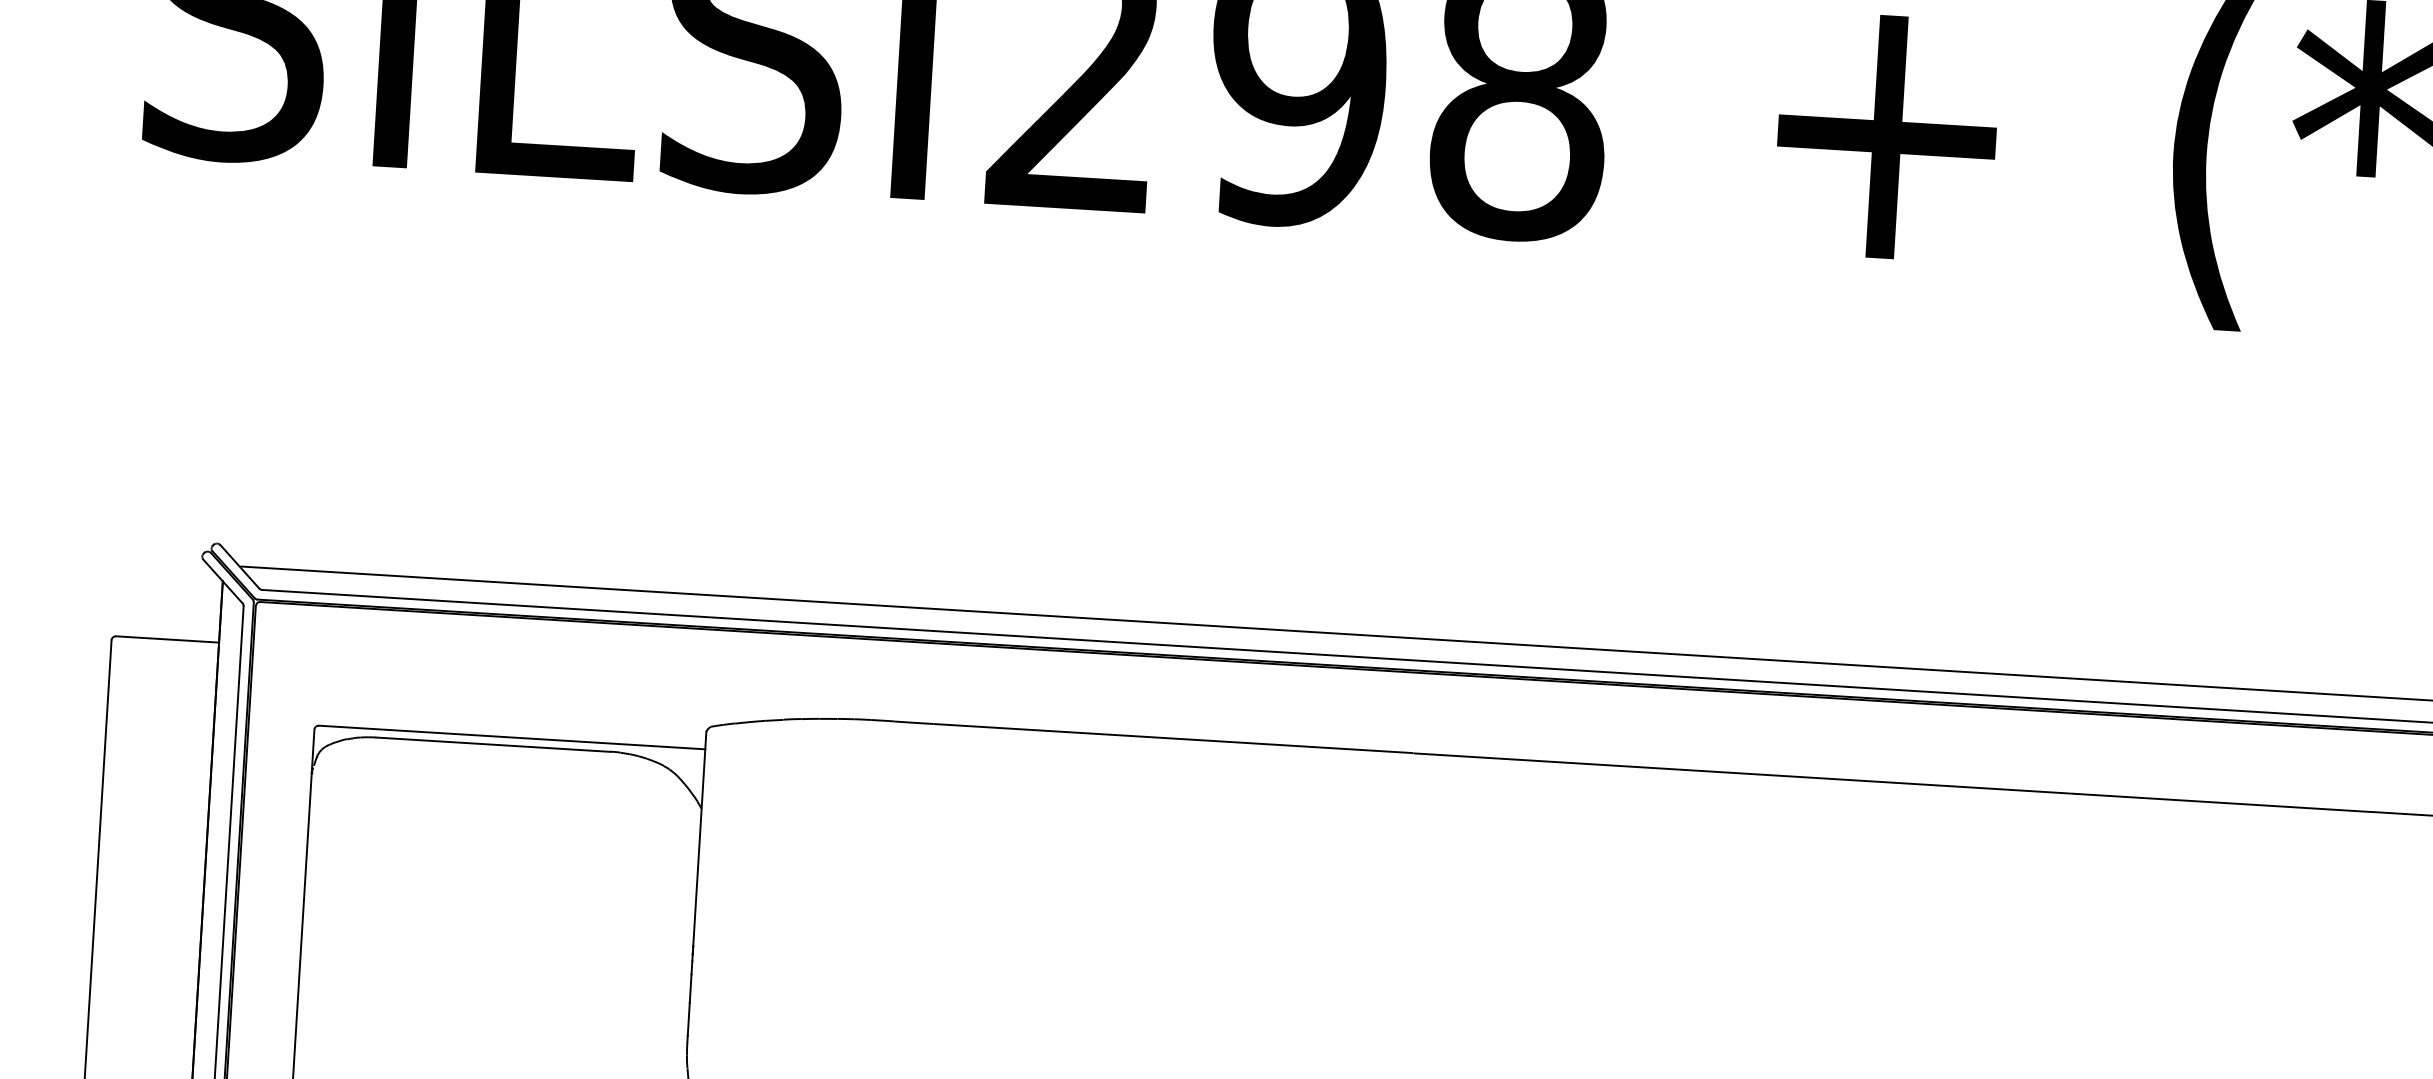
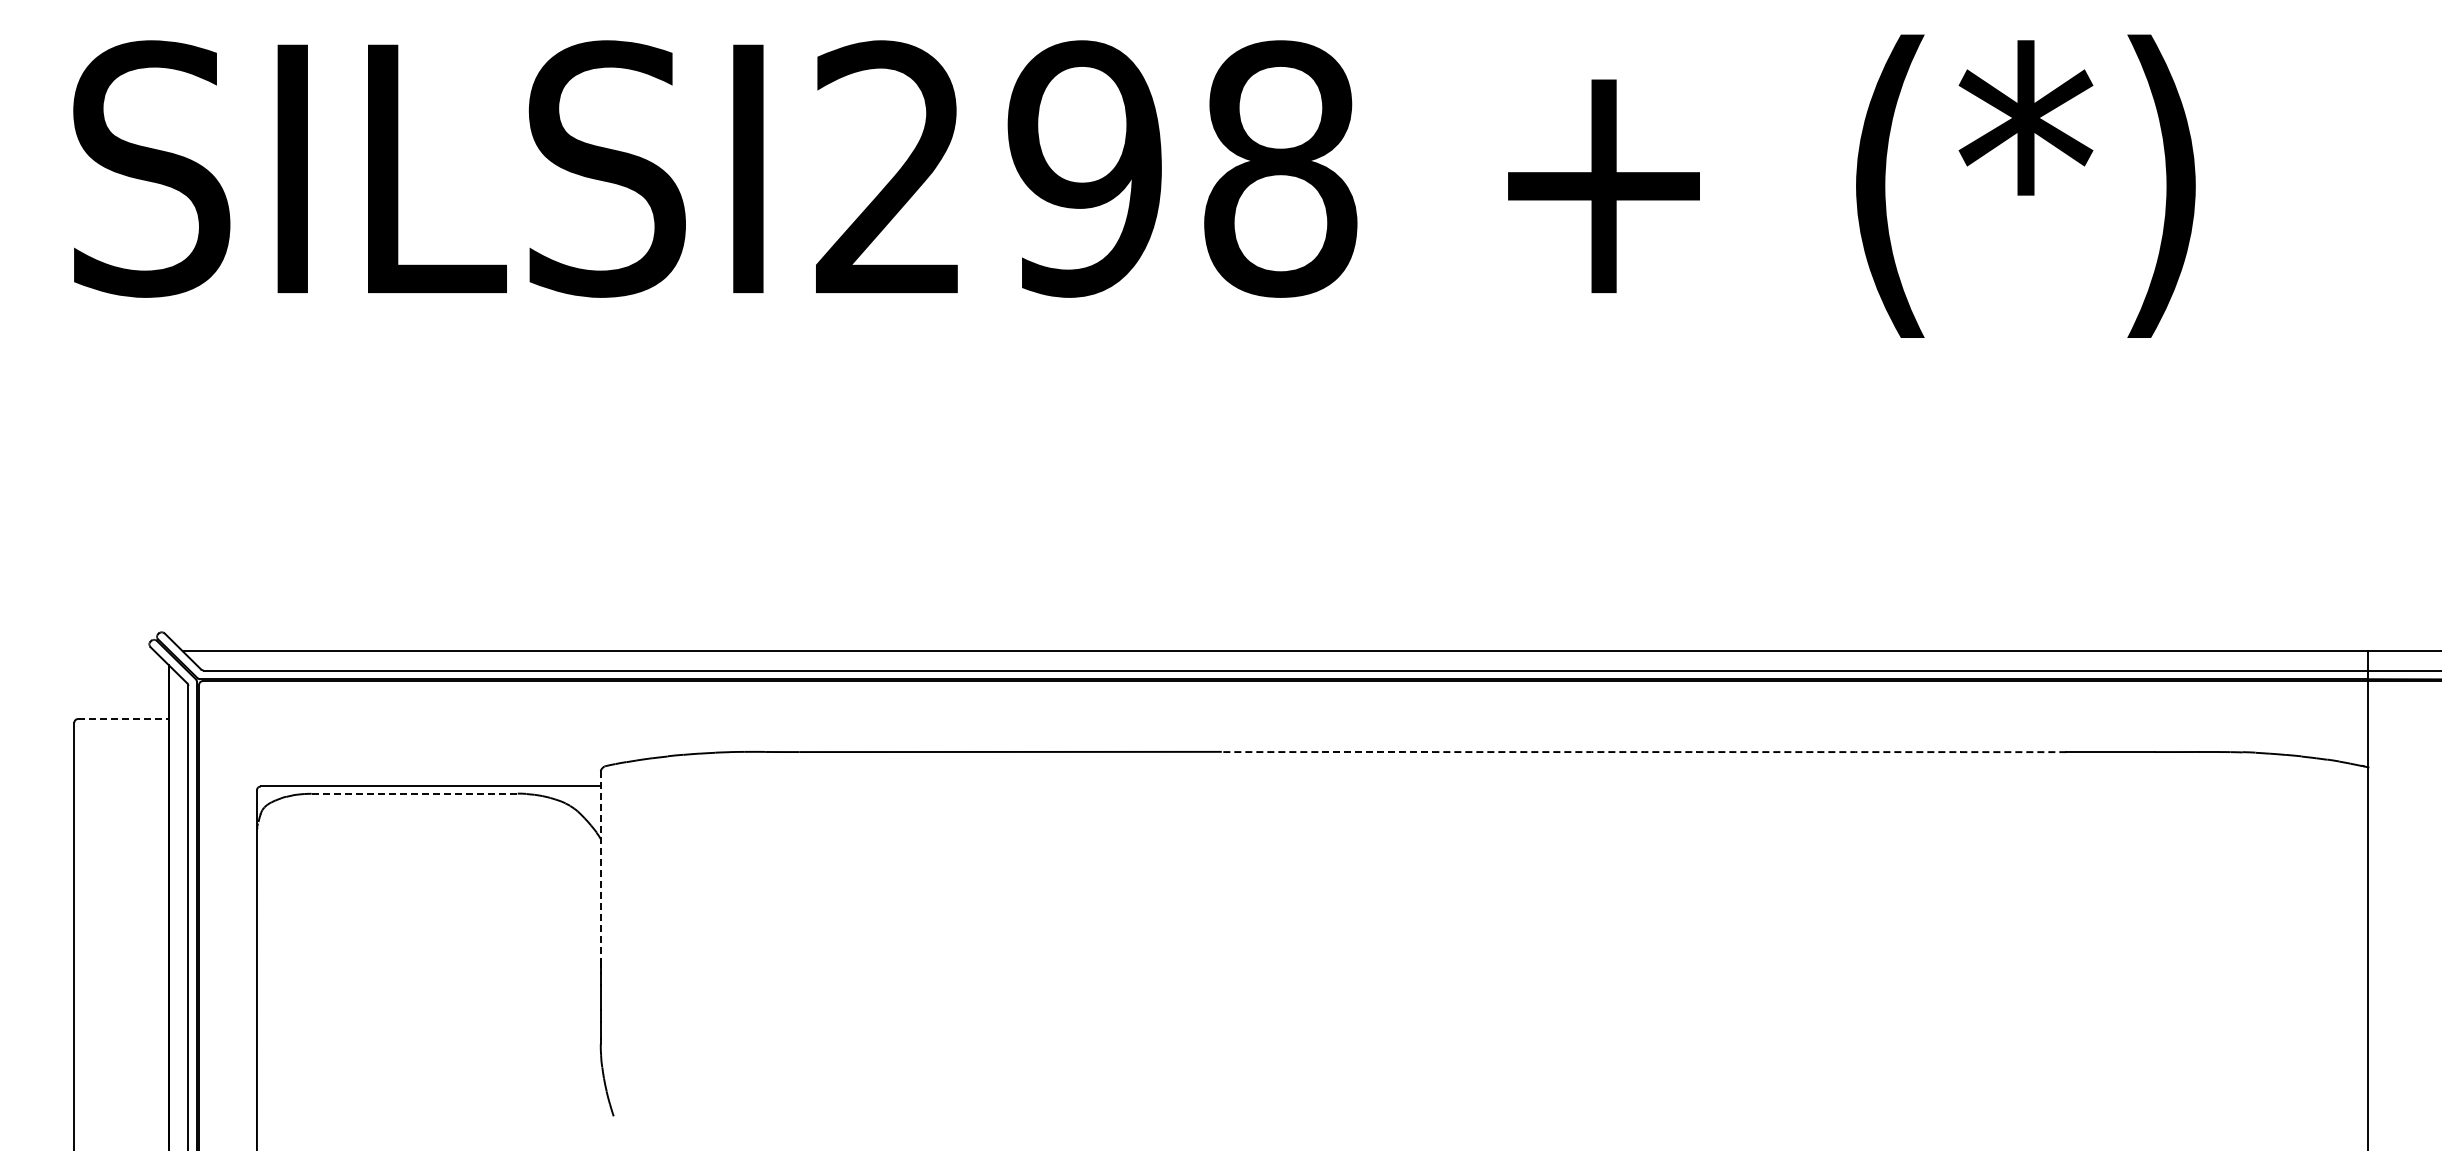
line: (168, 640) -> (124, 719), solid -> dashed
line: (494, 744) -> (415, 793), solid -> dashed
arc: (1893, 783) -> (1644, 752), solid -> dashed
line: (699, 839) -> (600, 865), solid -> dashed

